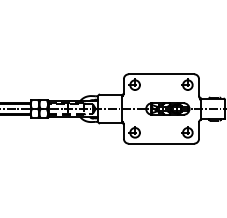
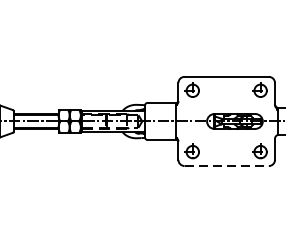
line: (161, 143) -> (226, 165), solid -> dashed

